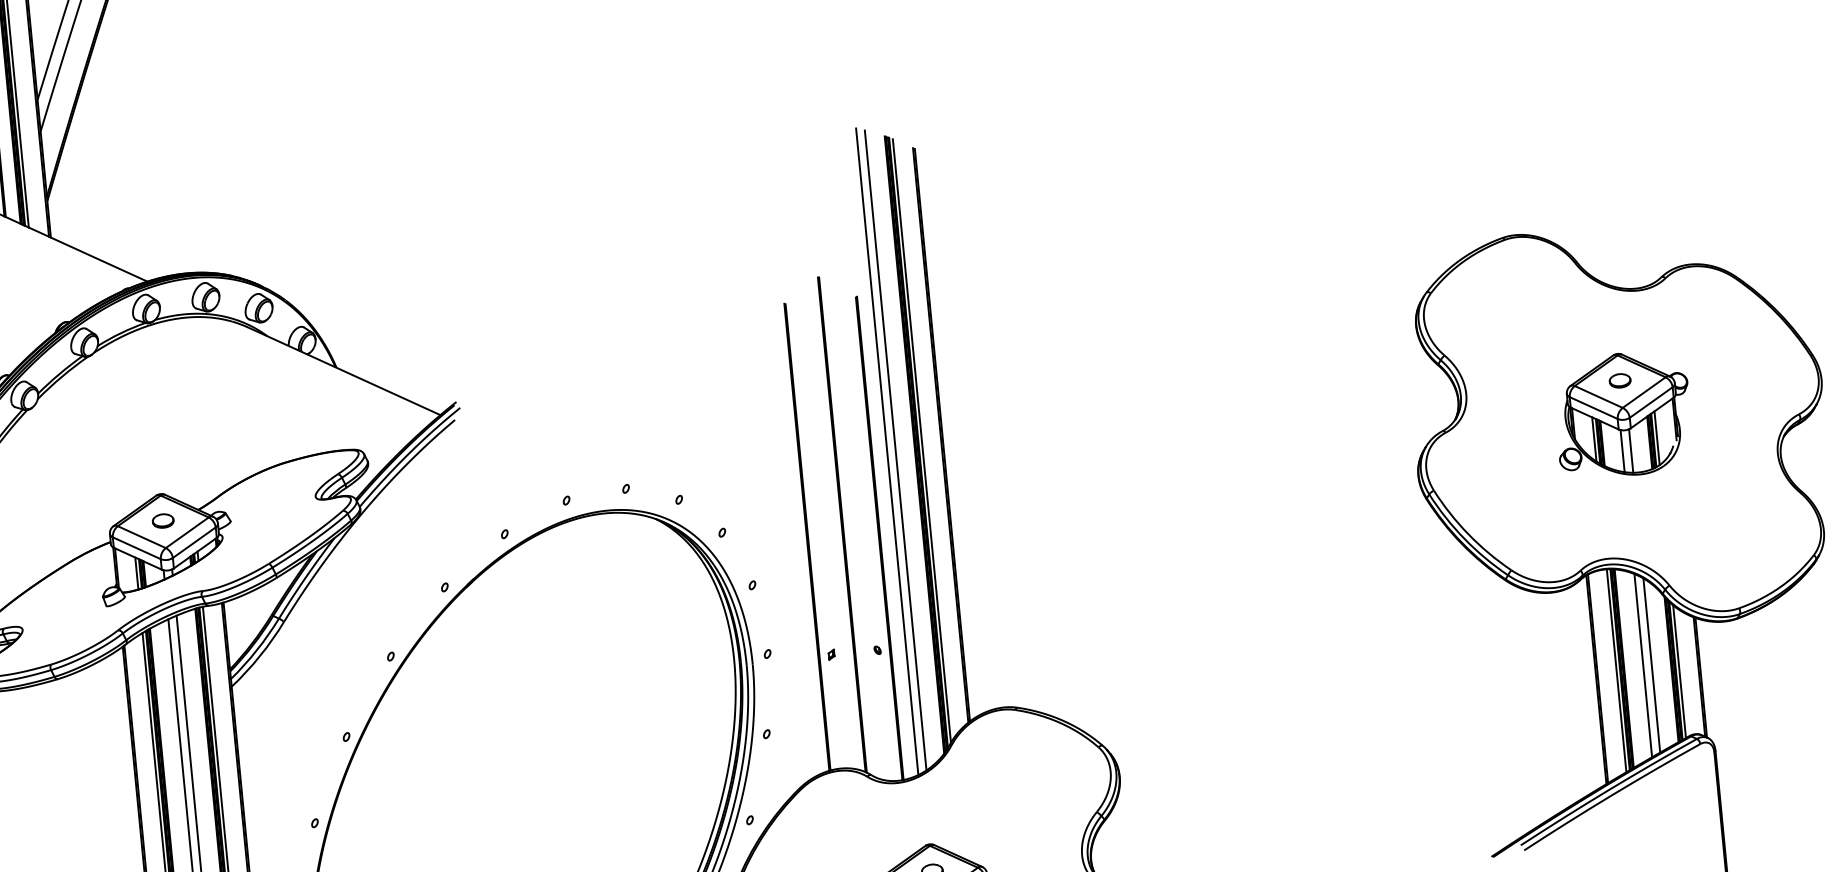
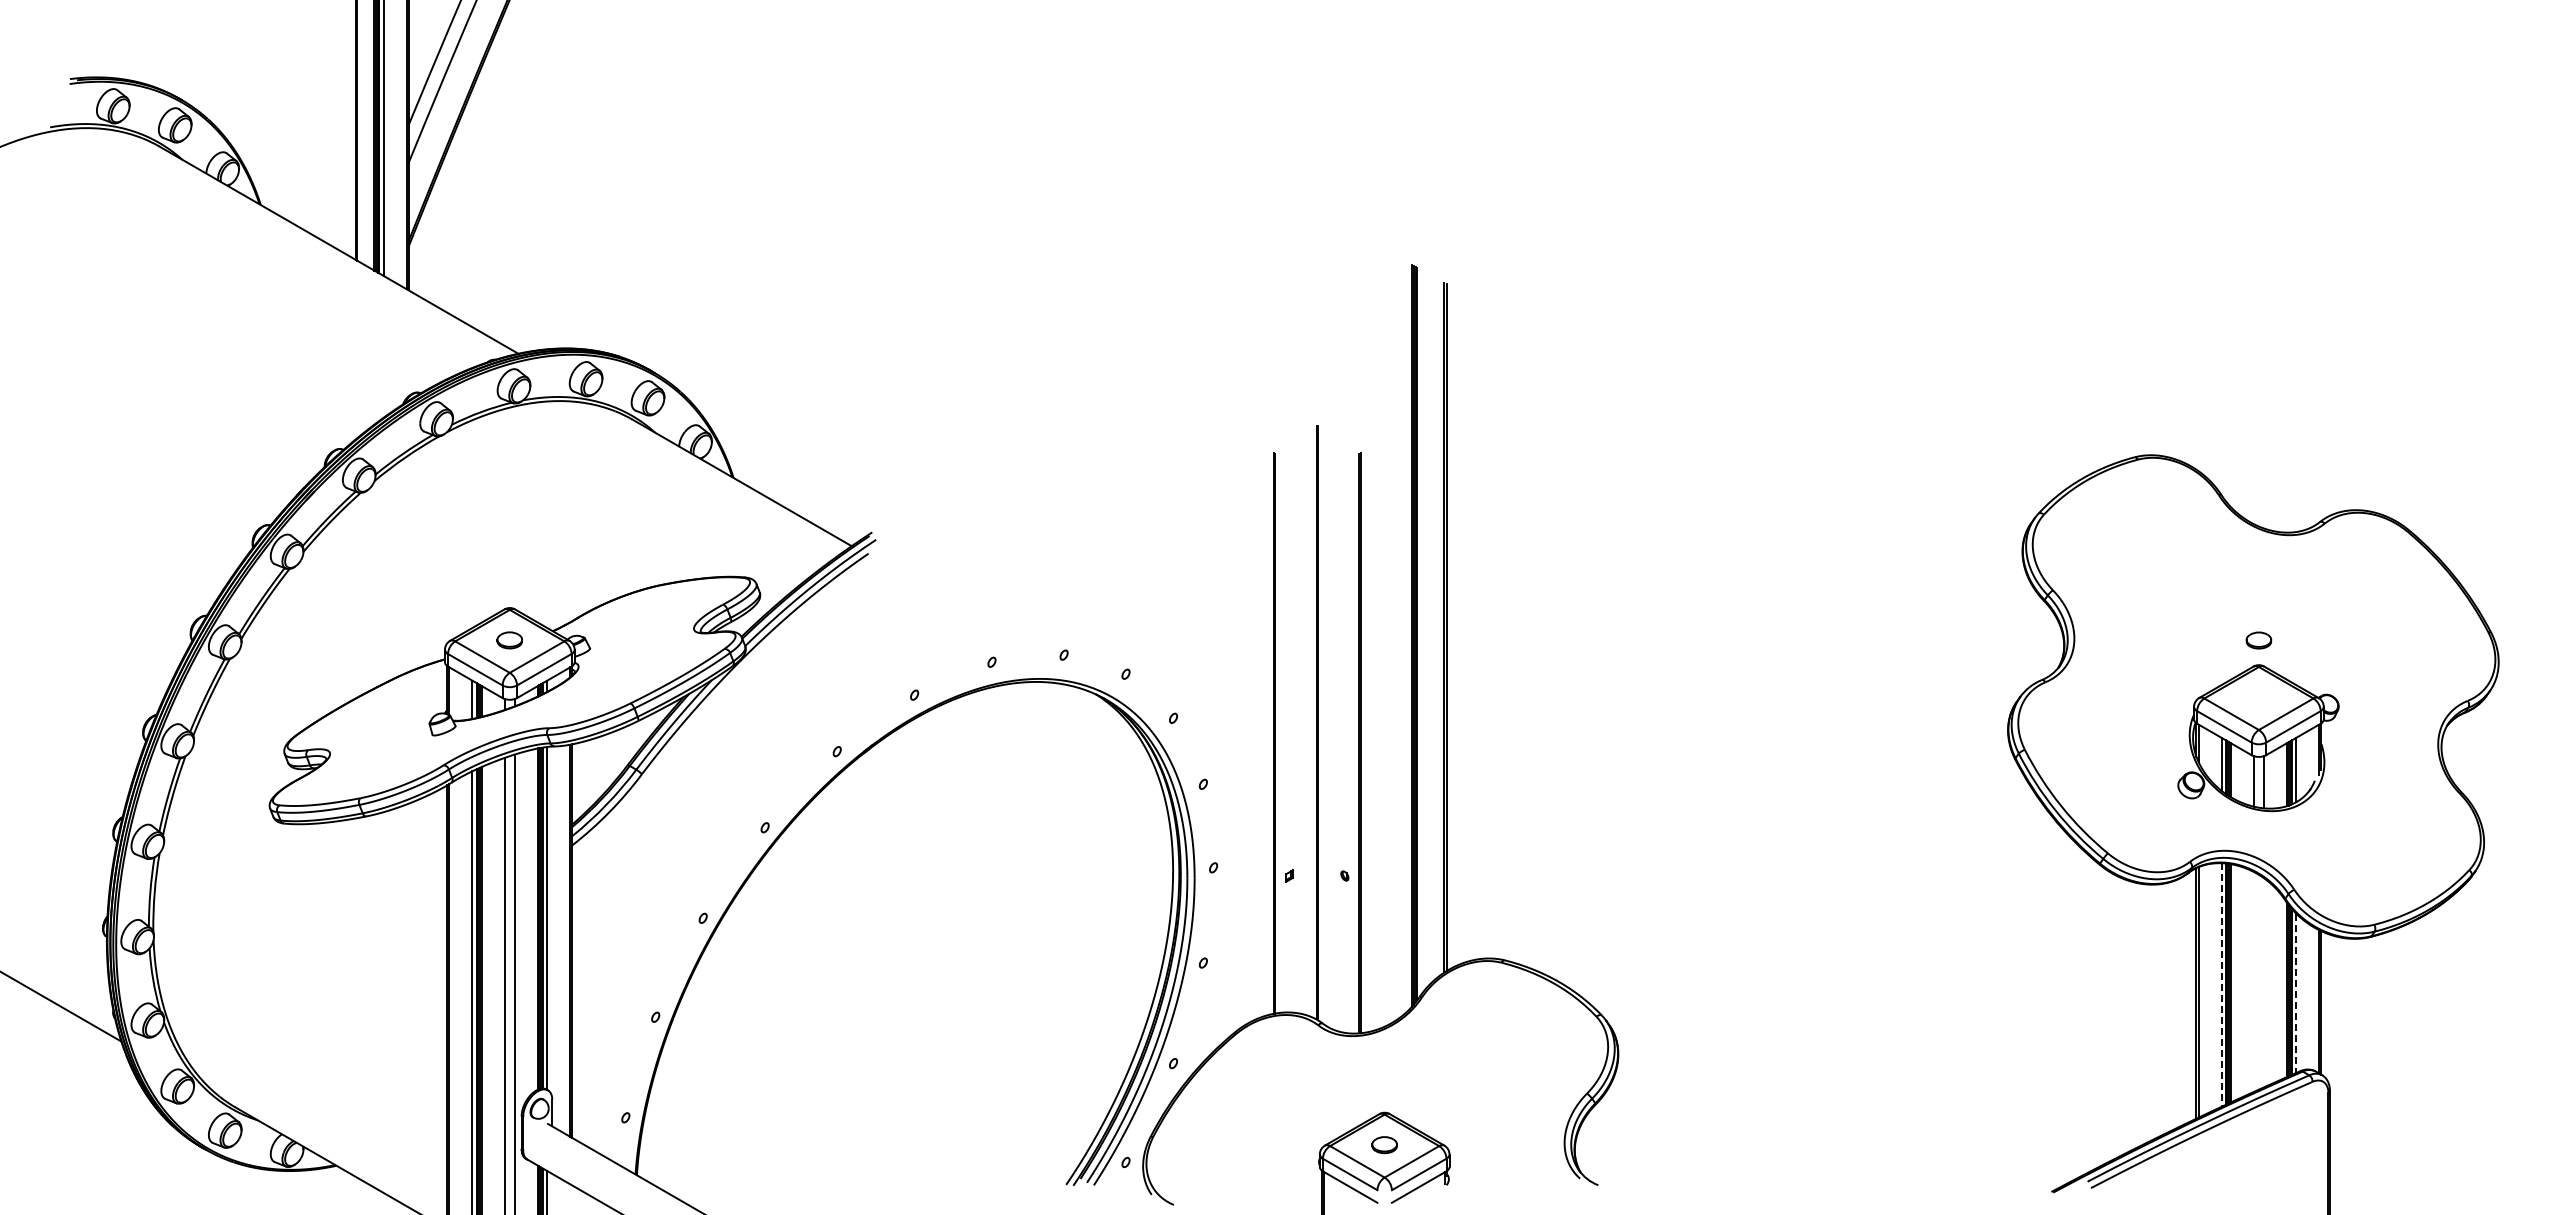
part: (1623, 415) -> (2258, 738), moved
line: (921, 440) -> (1421, 631), removed
line: (895, 450) -> (1389, 640), removed
line: (887, 451) -> (1379, 640), removed
line: (1642, 665) -> (2253, 981), removed
line: (1652, 665) -> (2264, 982), removed
line: (1616, 671) -> (2221, 985), solid -> dashed
line: (1679, 671) -> (2296, 993), solid -> dashed

